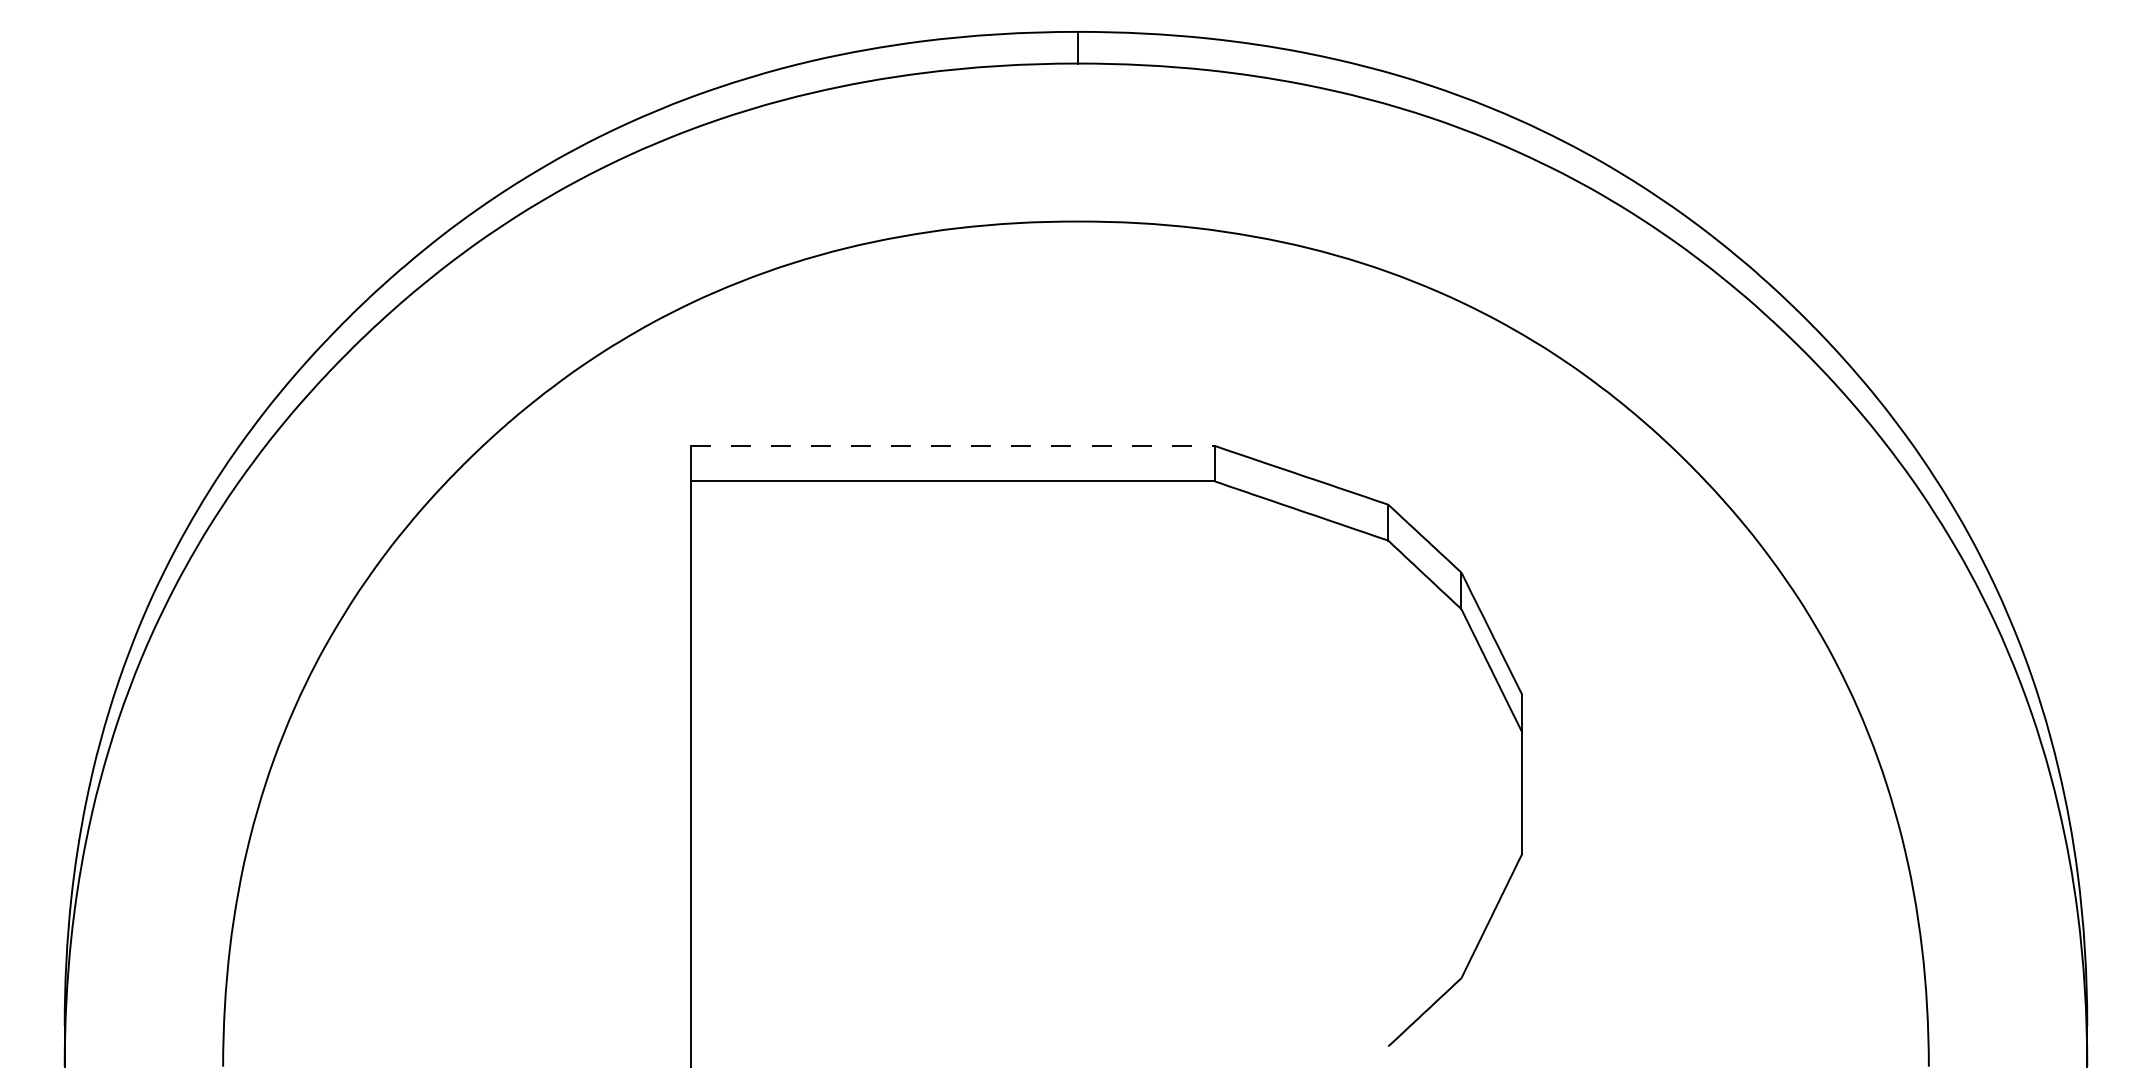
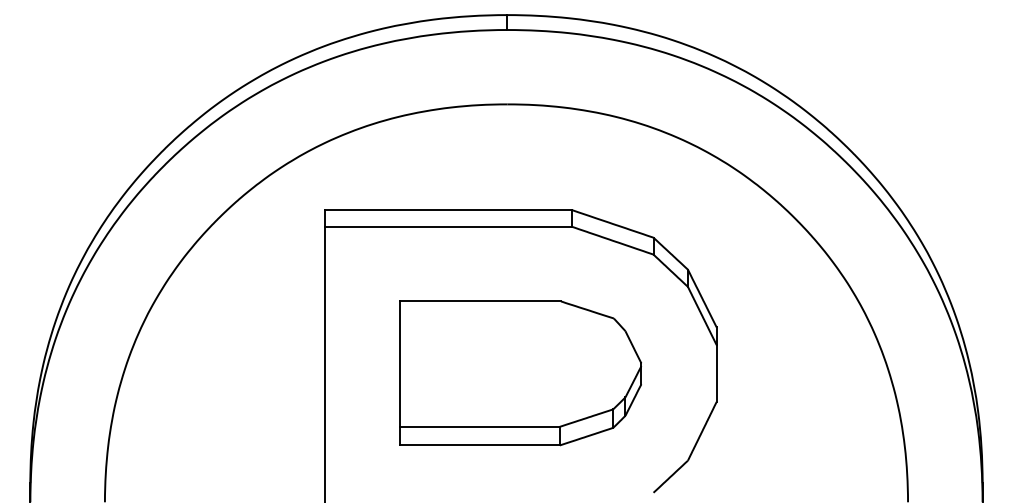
line: (952, 446) -> (448, 210), dashed -> solid
part: (1105, 793) -> (520, 373), added

